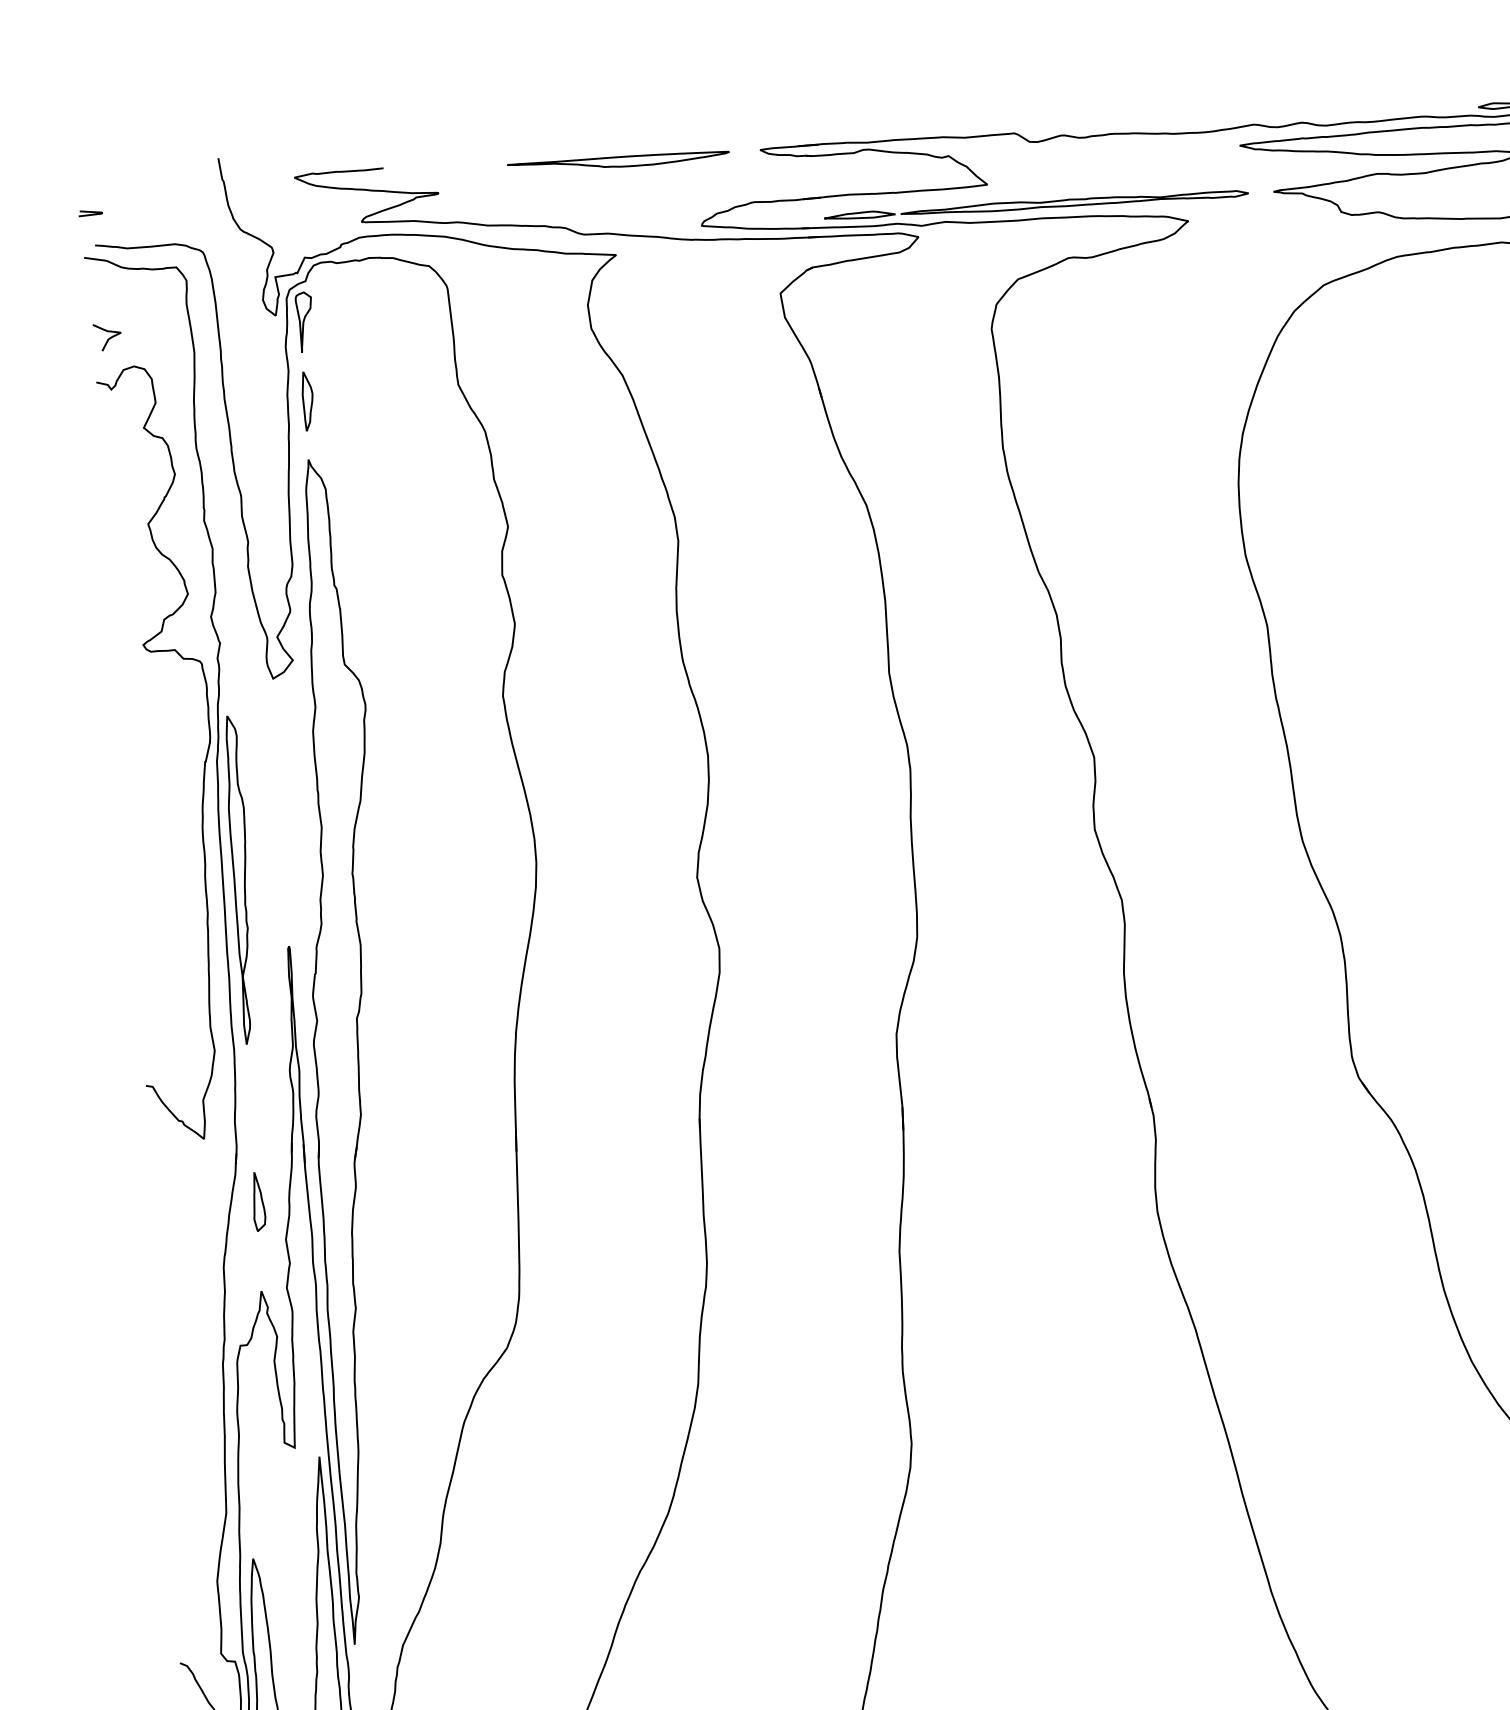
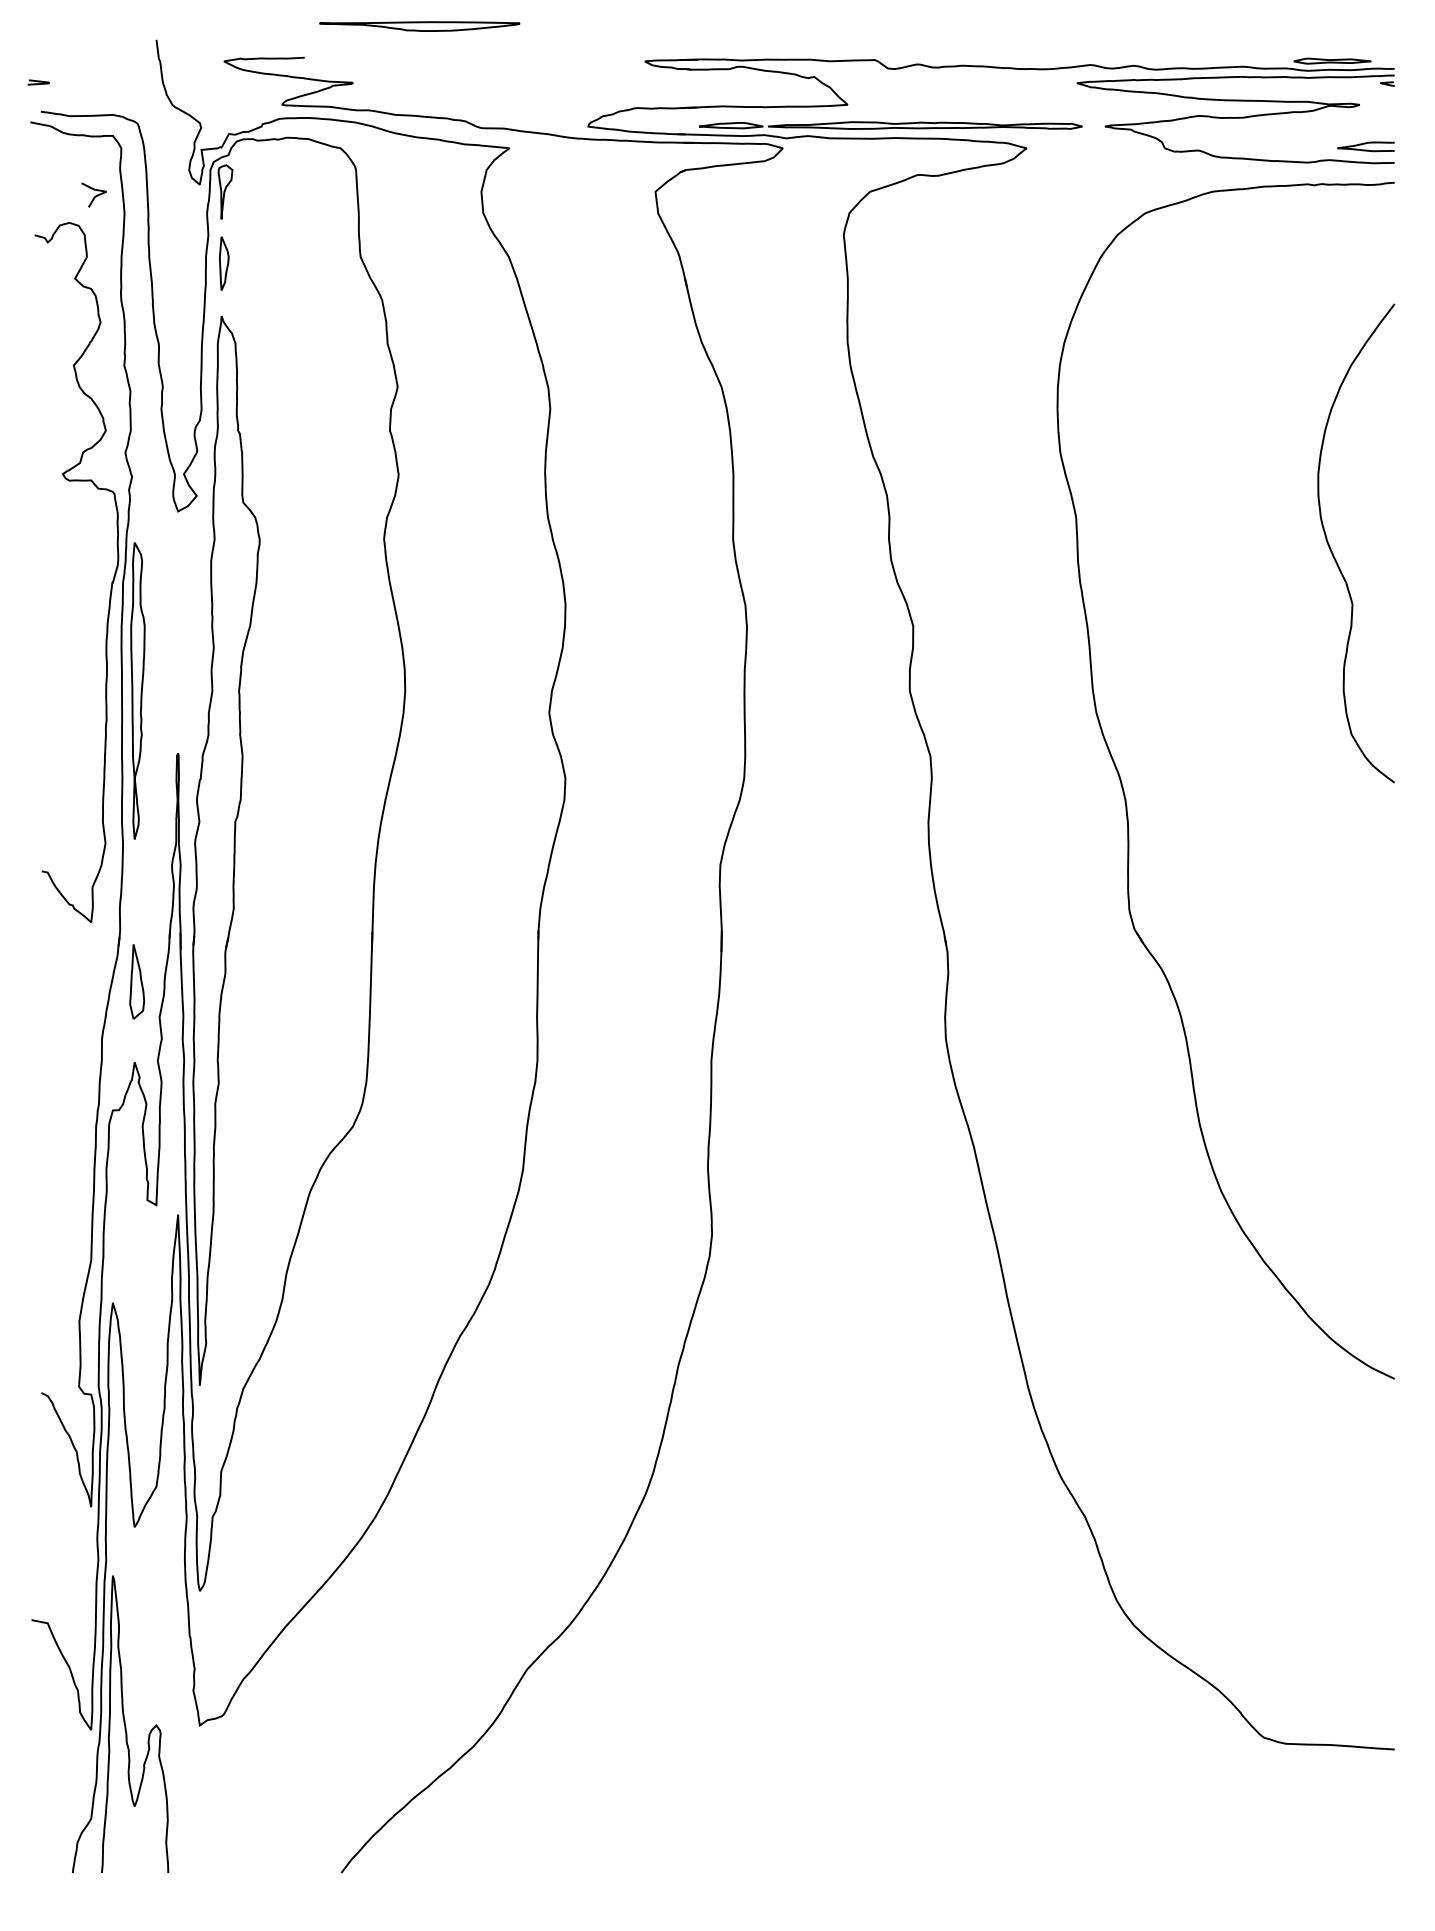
part: (618, 161) -> (419, 26), moved
curve: (109, 337) -> (95, 195), moved
part: (259, 1201) -> (137, 981), size x1.4

